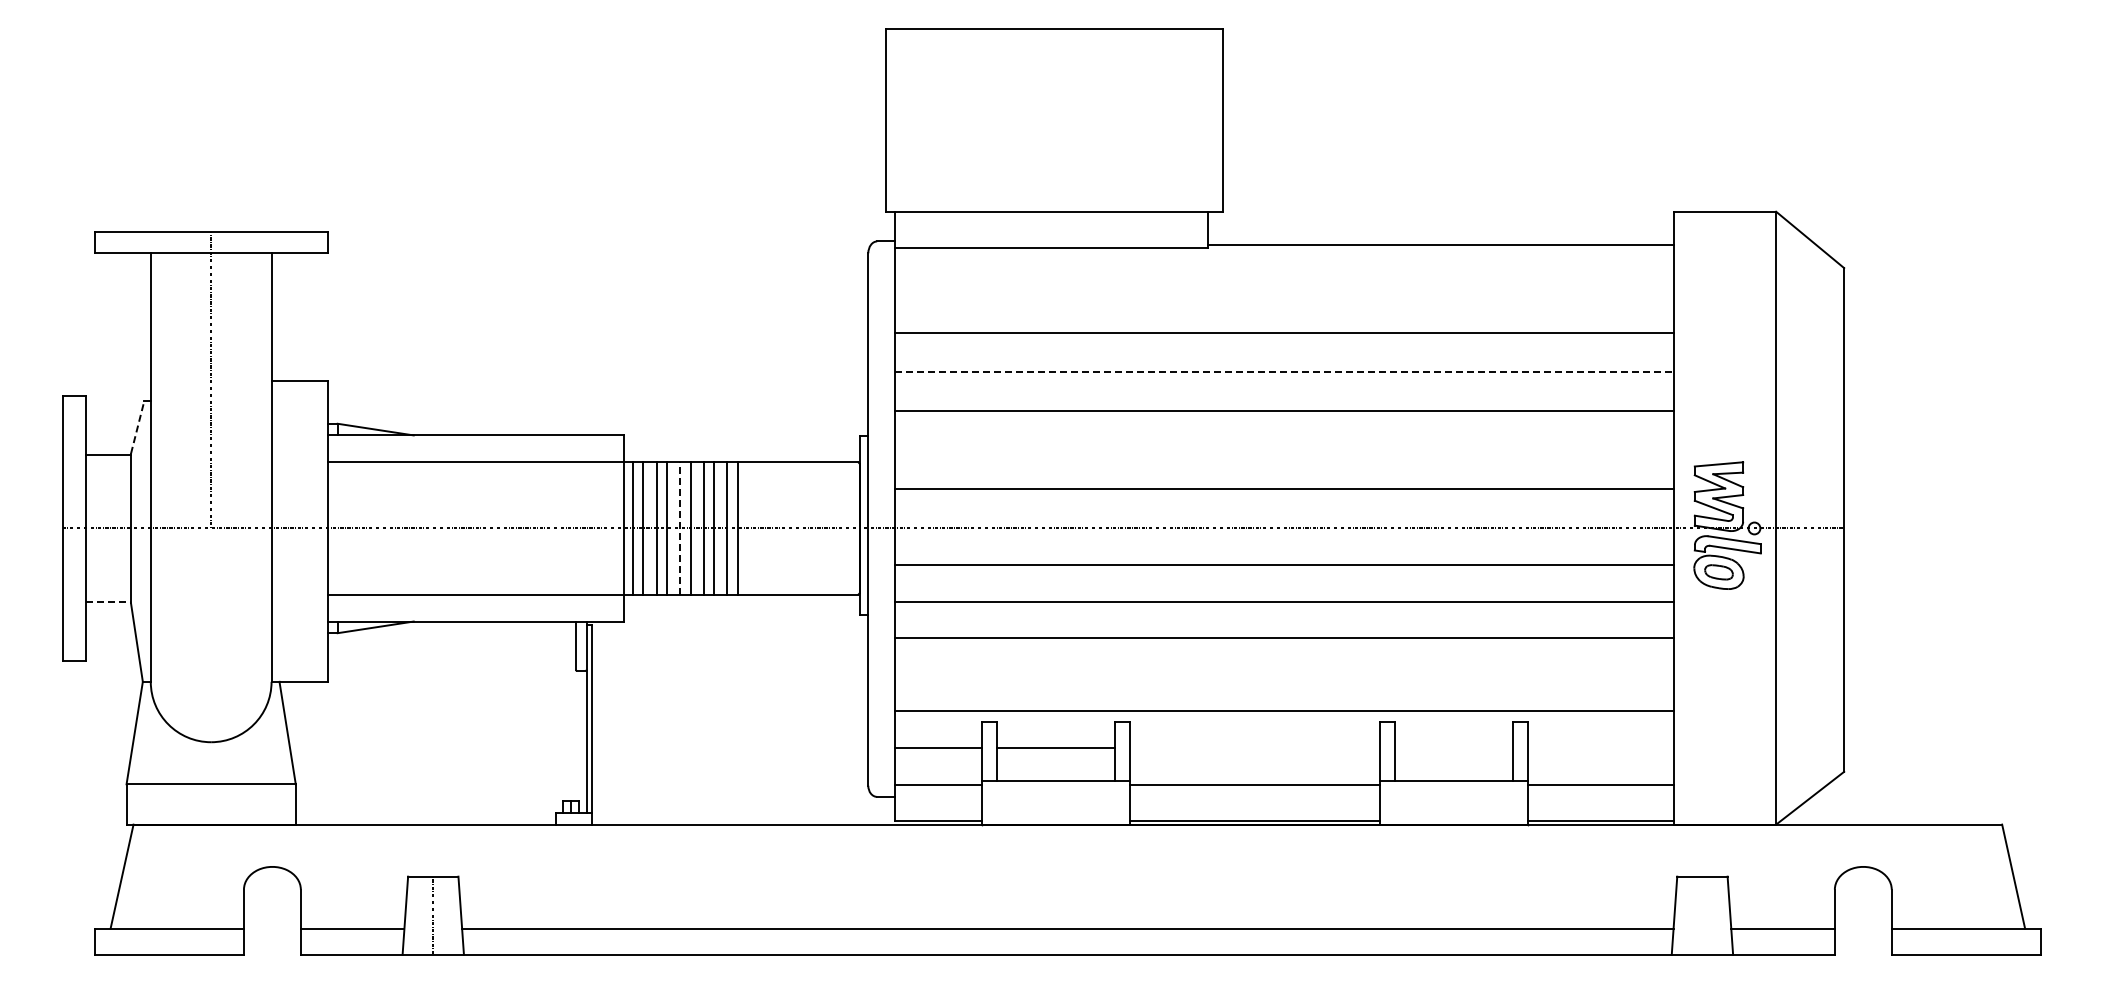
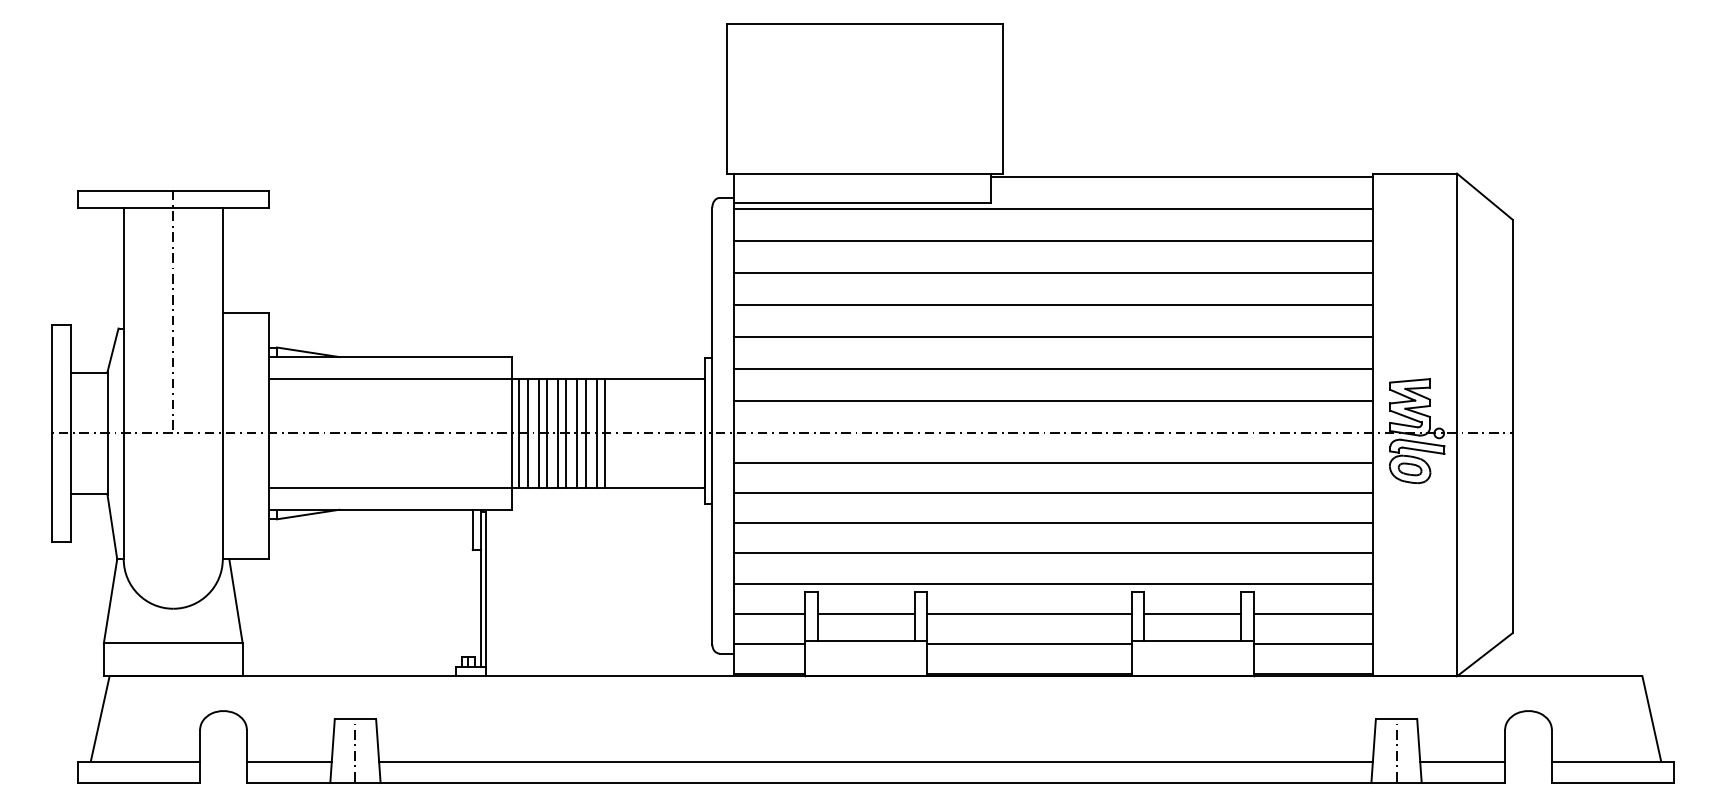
line: (1440, 245) -> (1181, 176), moved
line: (1284, 254) -> (1053, 208), added
line: (1284, 293) -> (1053, 240), added
line: (1284, 371) -> (1053, 304), dashed -> solid
line: (137, 426) -> (112, 349), dashed -> solid
line: (1284, 450) -> (1053, 369), added
line: (680, 527) -> (558, 432), dashed -> solid
line: (109, 602) -> (89, 494), dashed -> solid
line: (1284, 674) -> (1053, 553), added
line: (1254, 748) -> (1029, 613), added
line: (1453, 748) -> (1192, 613), added
line: (1601, 748) -> (1313, 613), added
line: (1702, 915) -> (1396, 750), added

